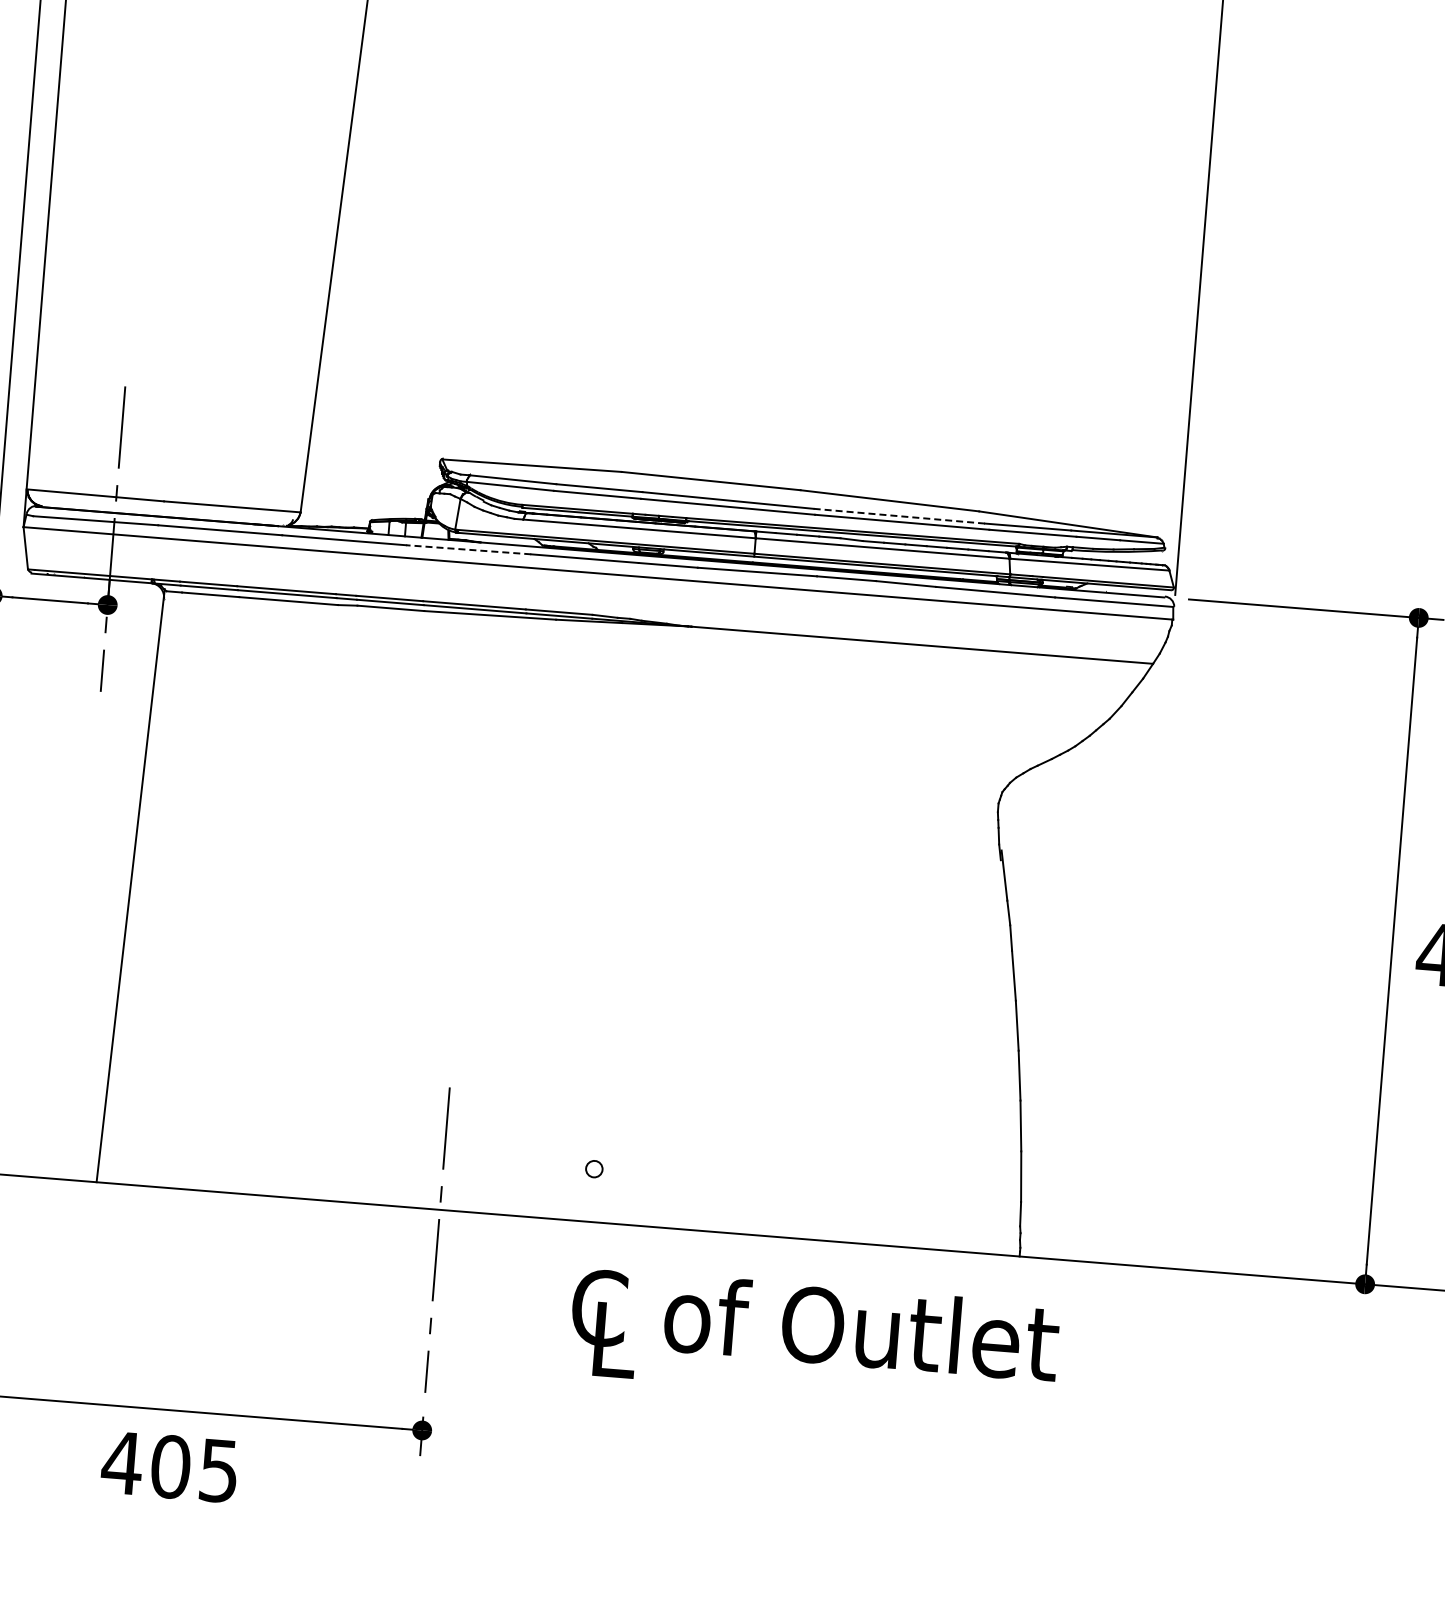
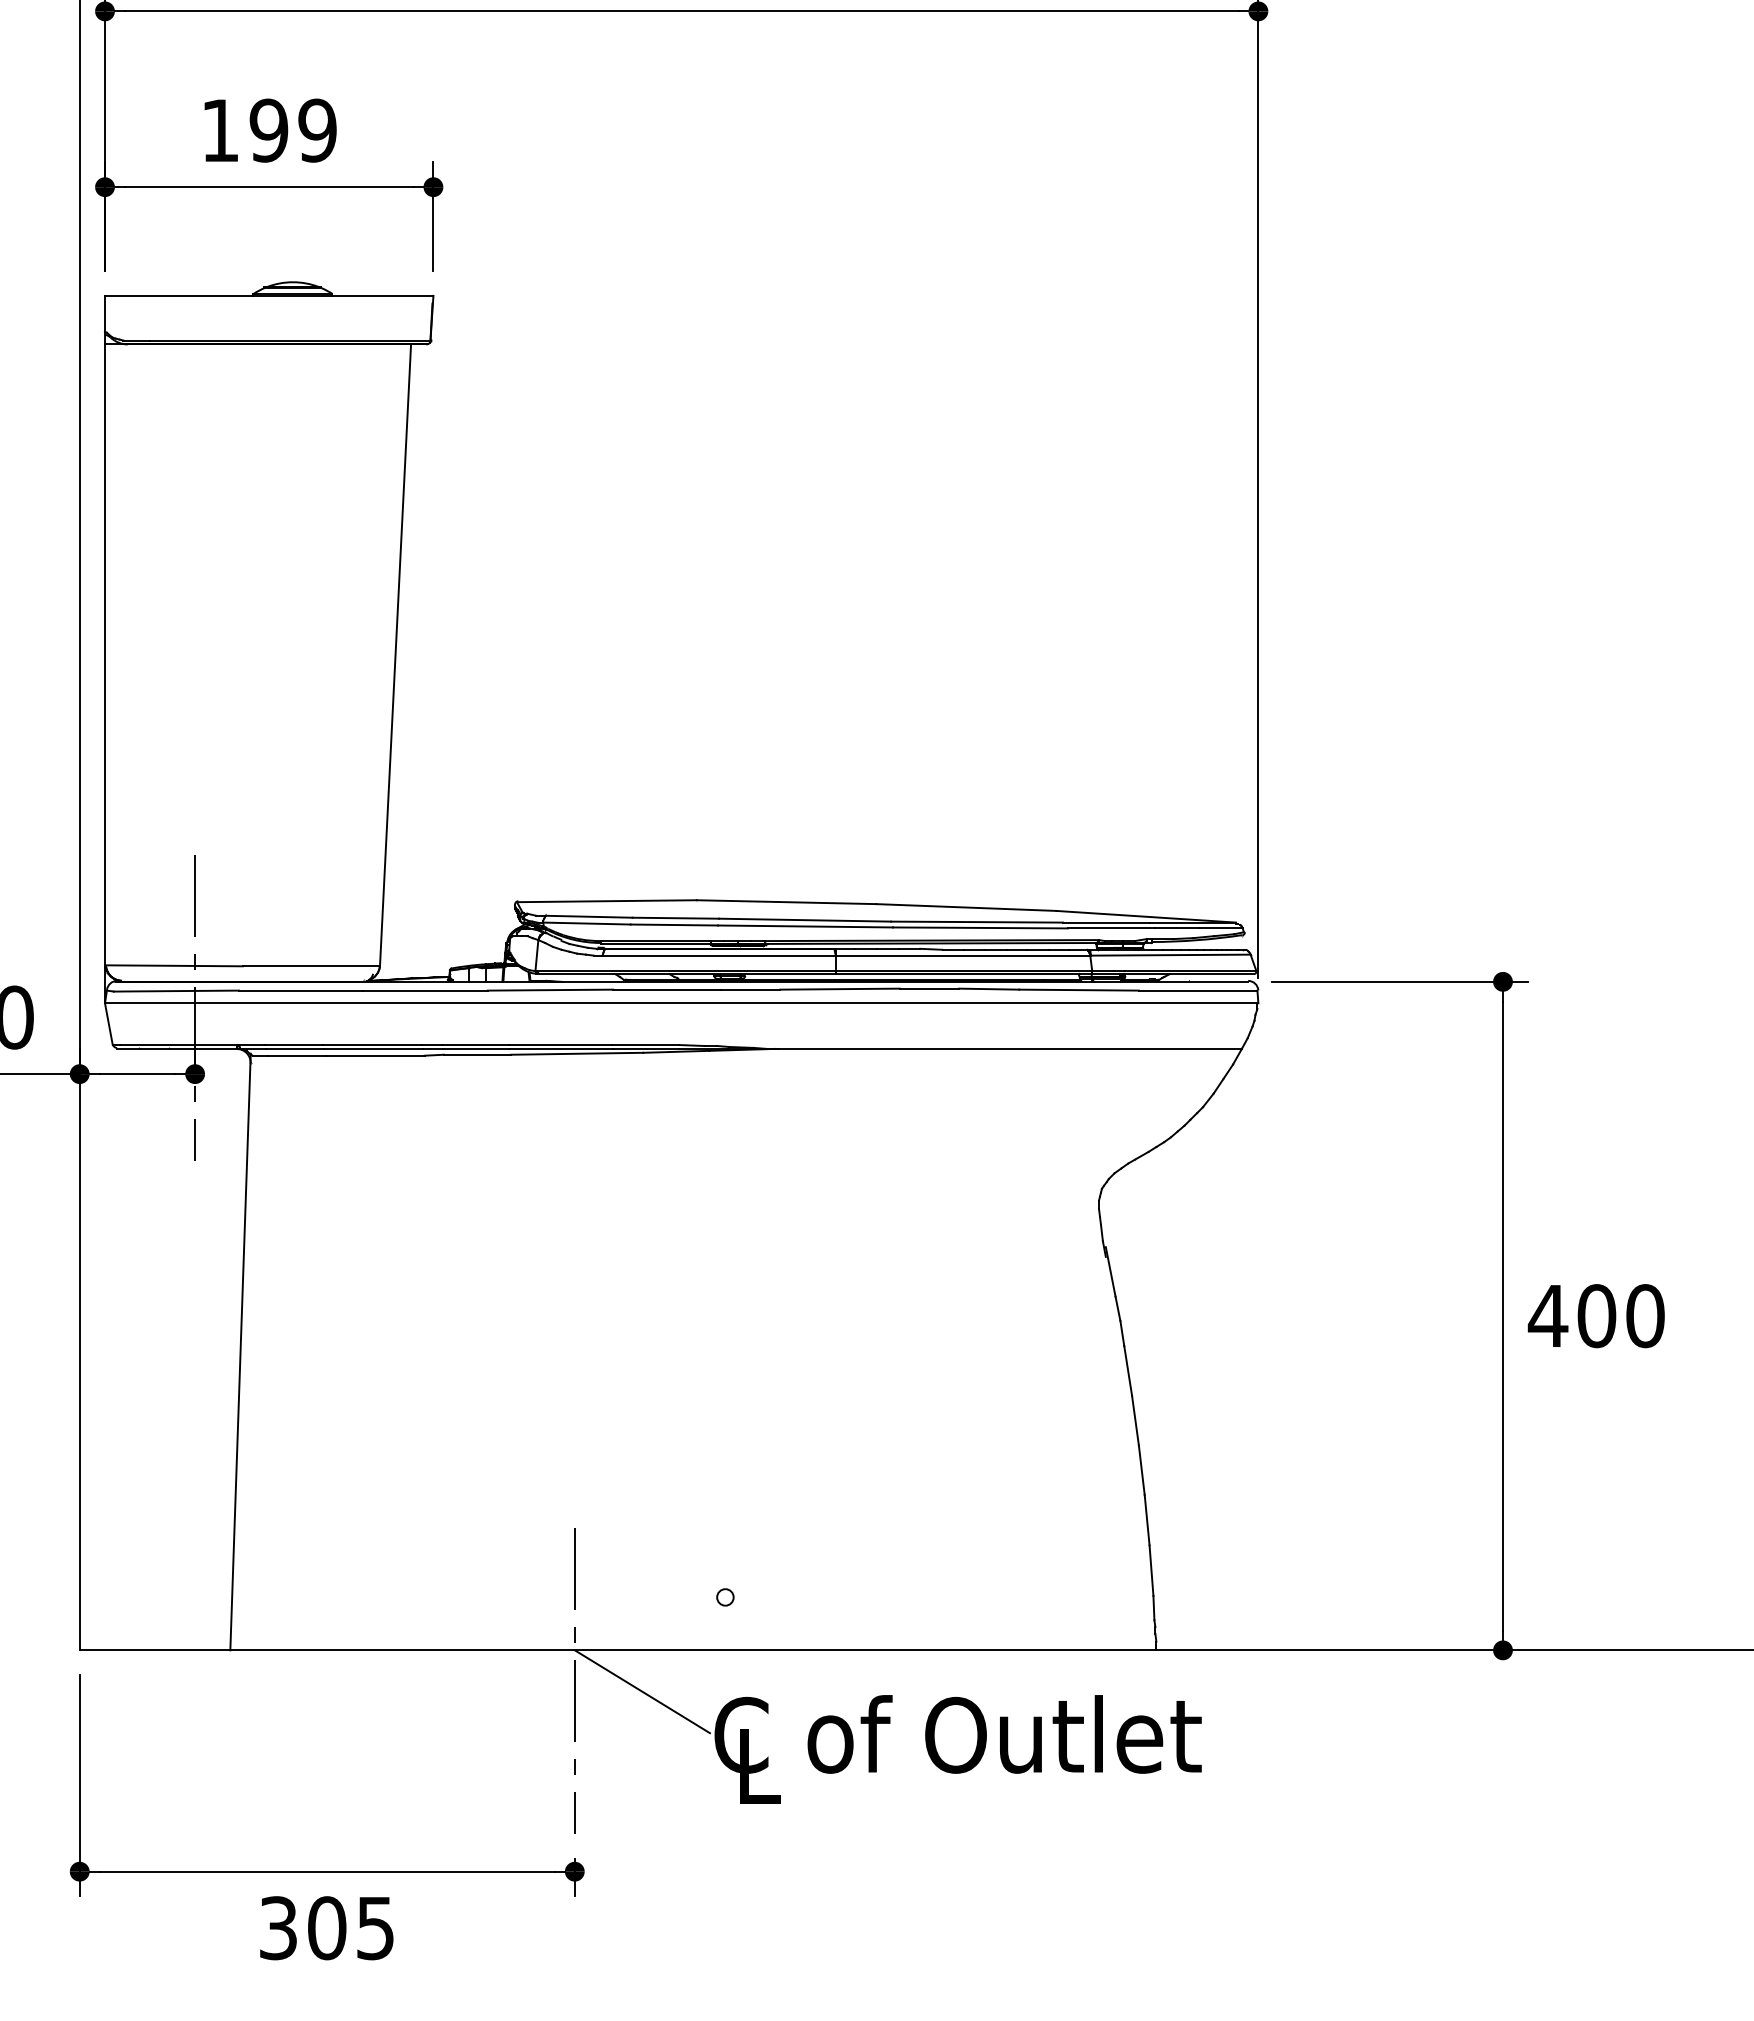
line: (899, 516) -> (977, 922), dashed -> solid
line: (468, 550) -> (550, 990), dashed -> solid
line: (503, 1256) -> (641, 1691), added
text: (122, 1463) -> (278, 1928), 405 -> 305

